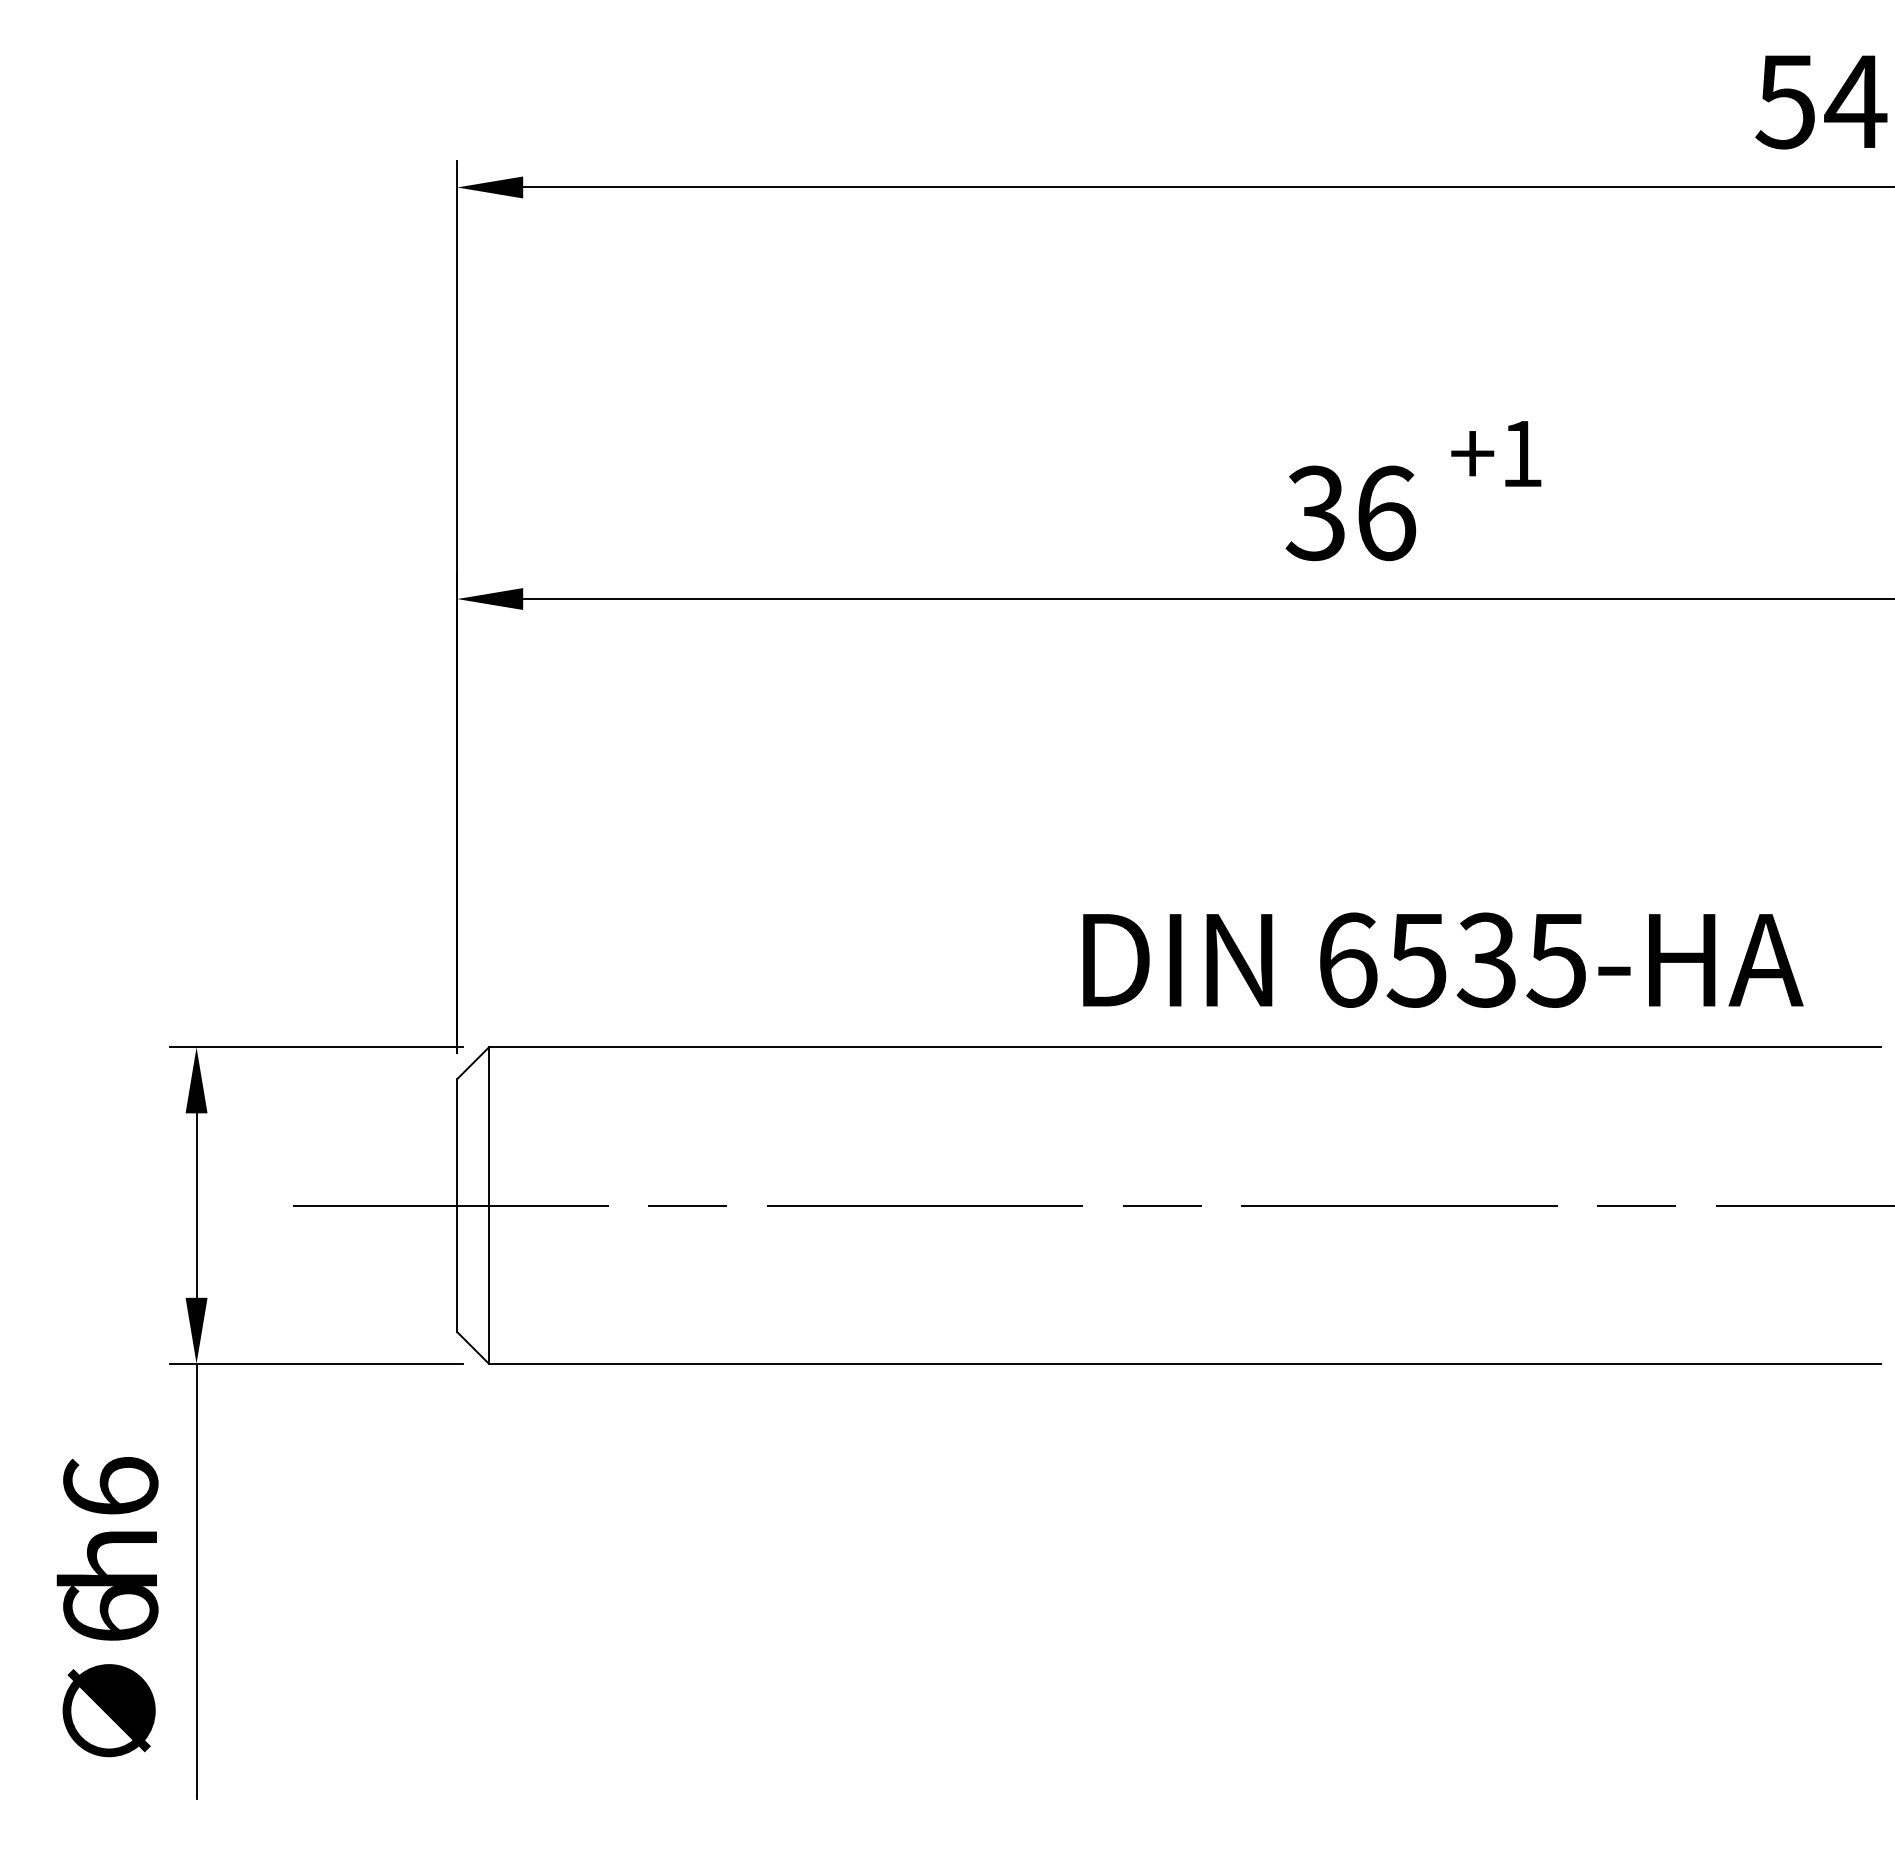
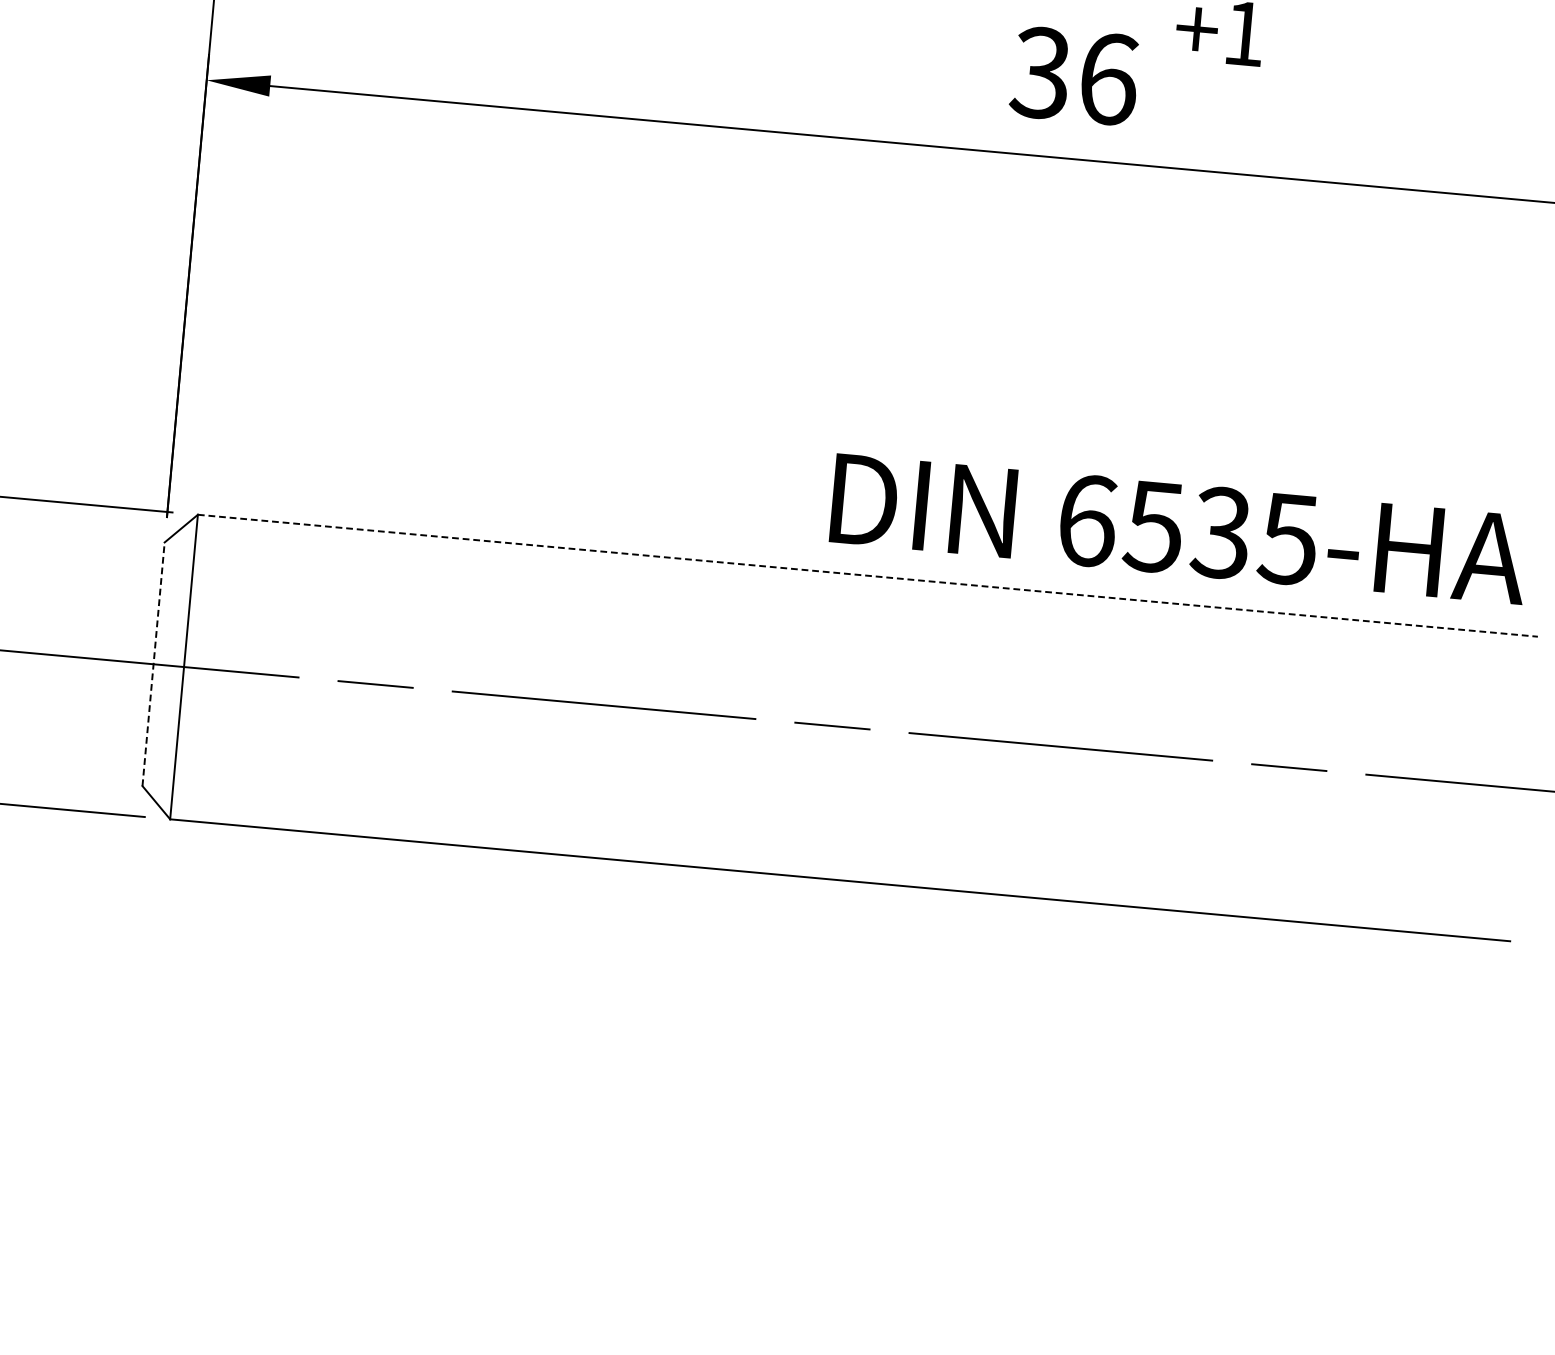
text: (1443, 959) -> (1179, 528), moved
line: (1184, 1047) -> (867, 575), solid -> dashed
line: (457, 1205) -> (153, 664), solid -> dashed

